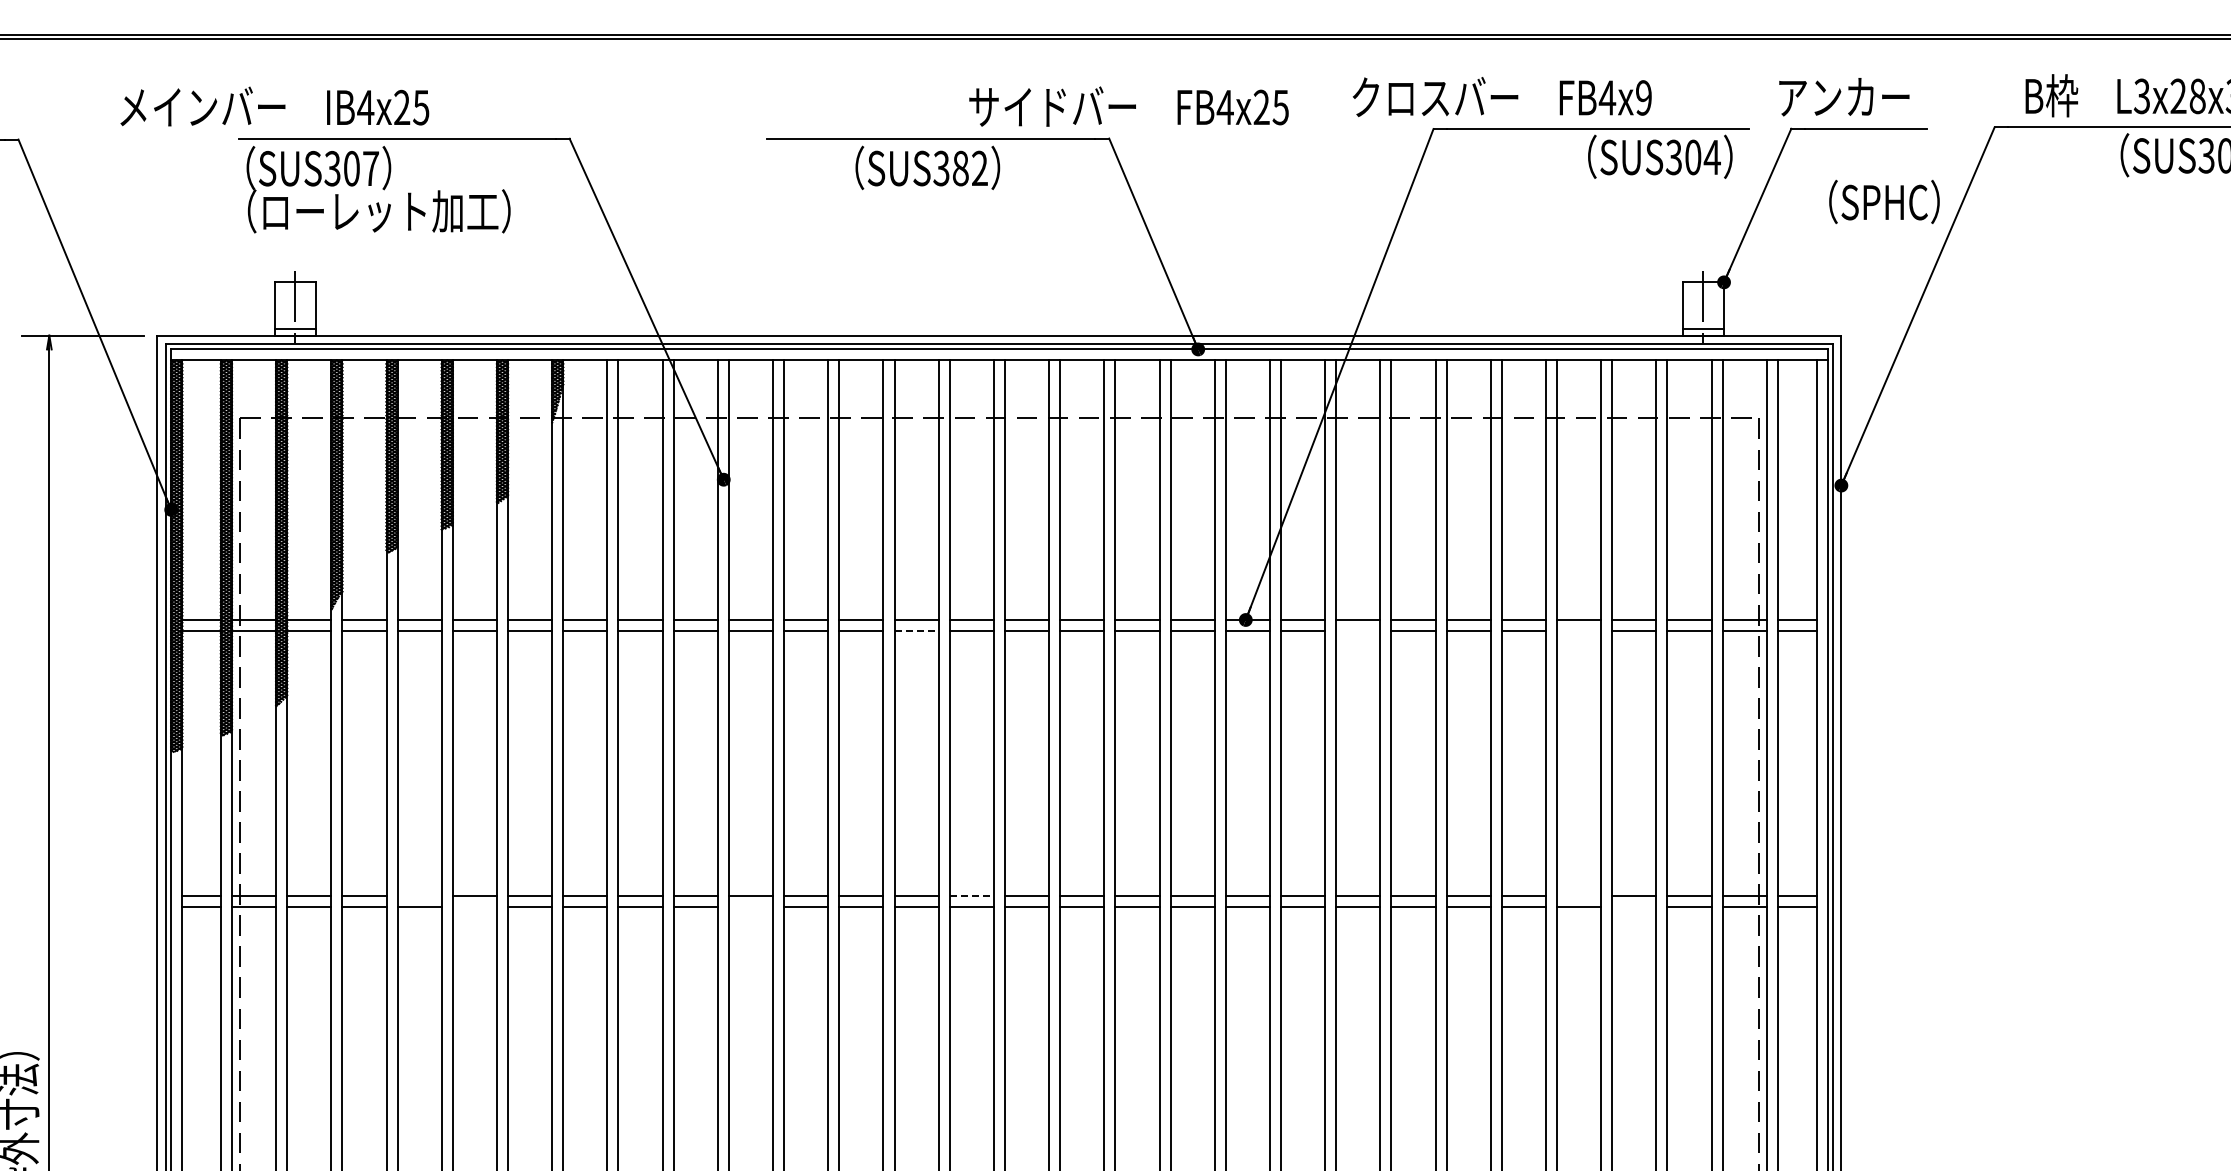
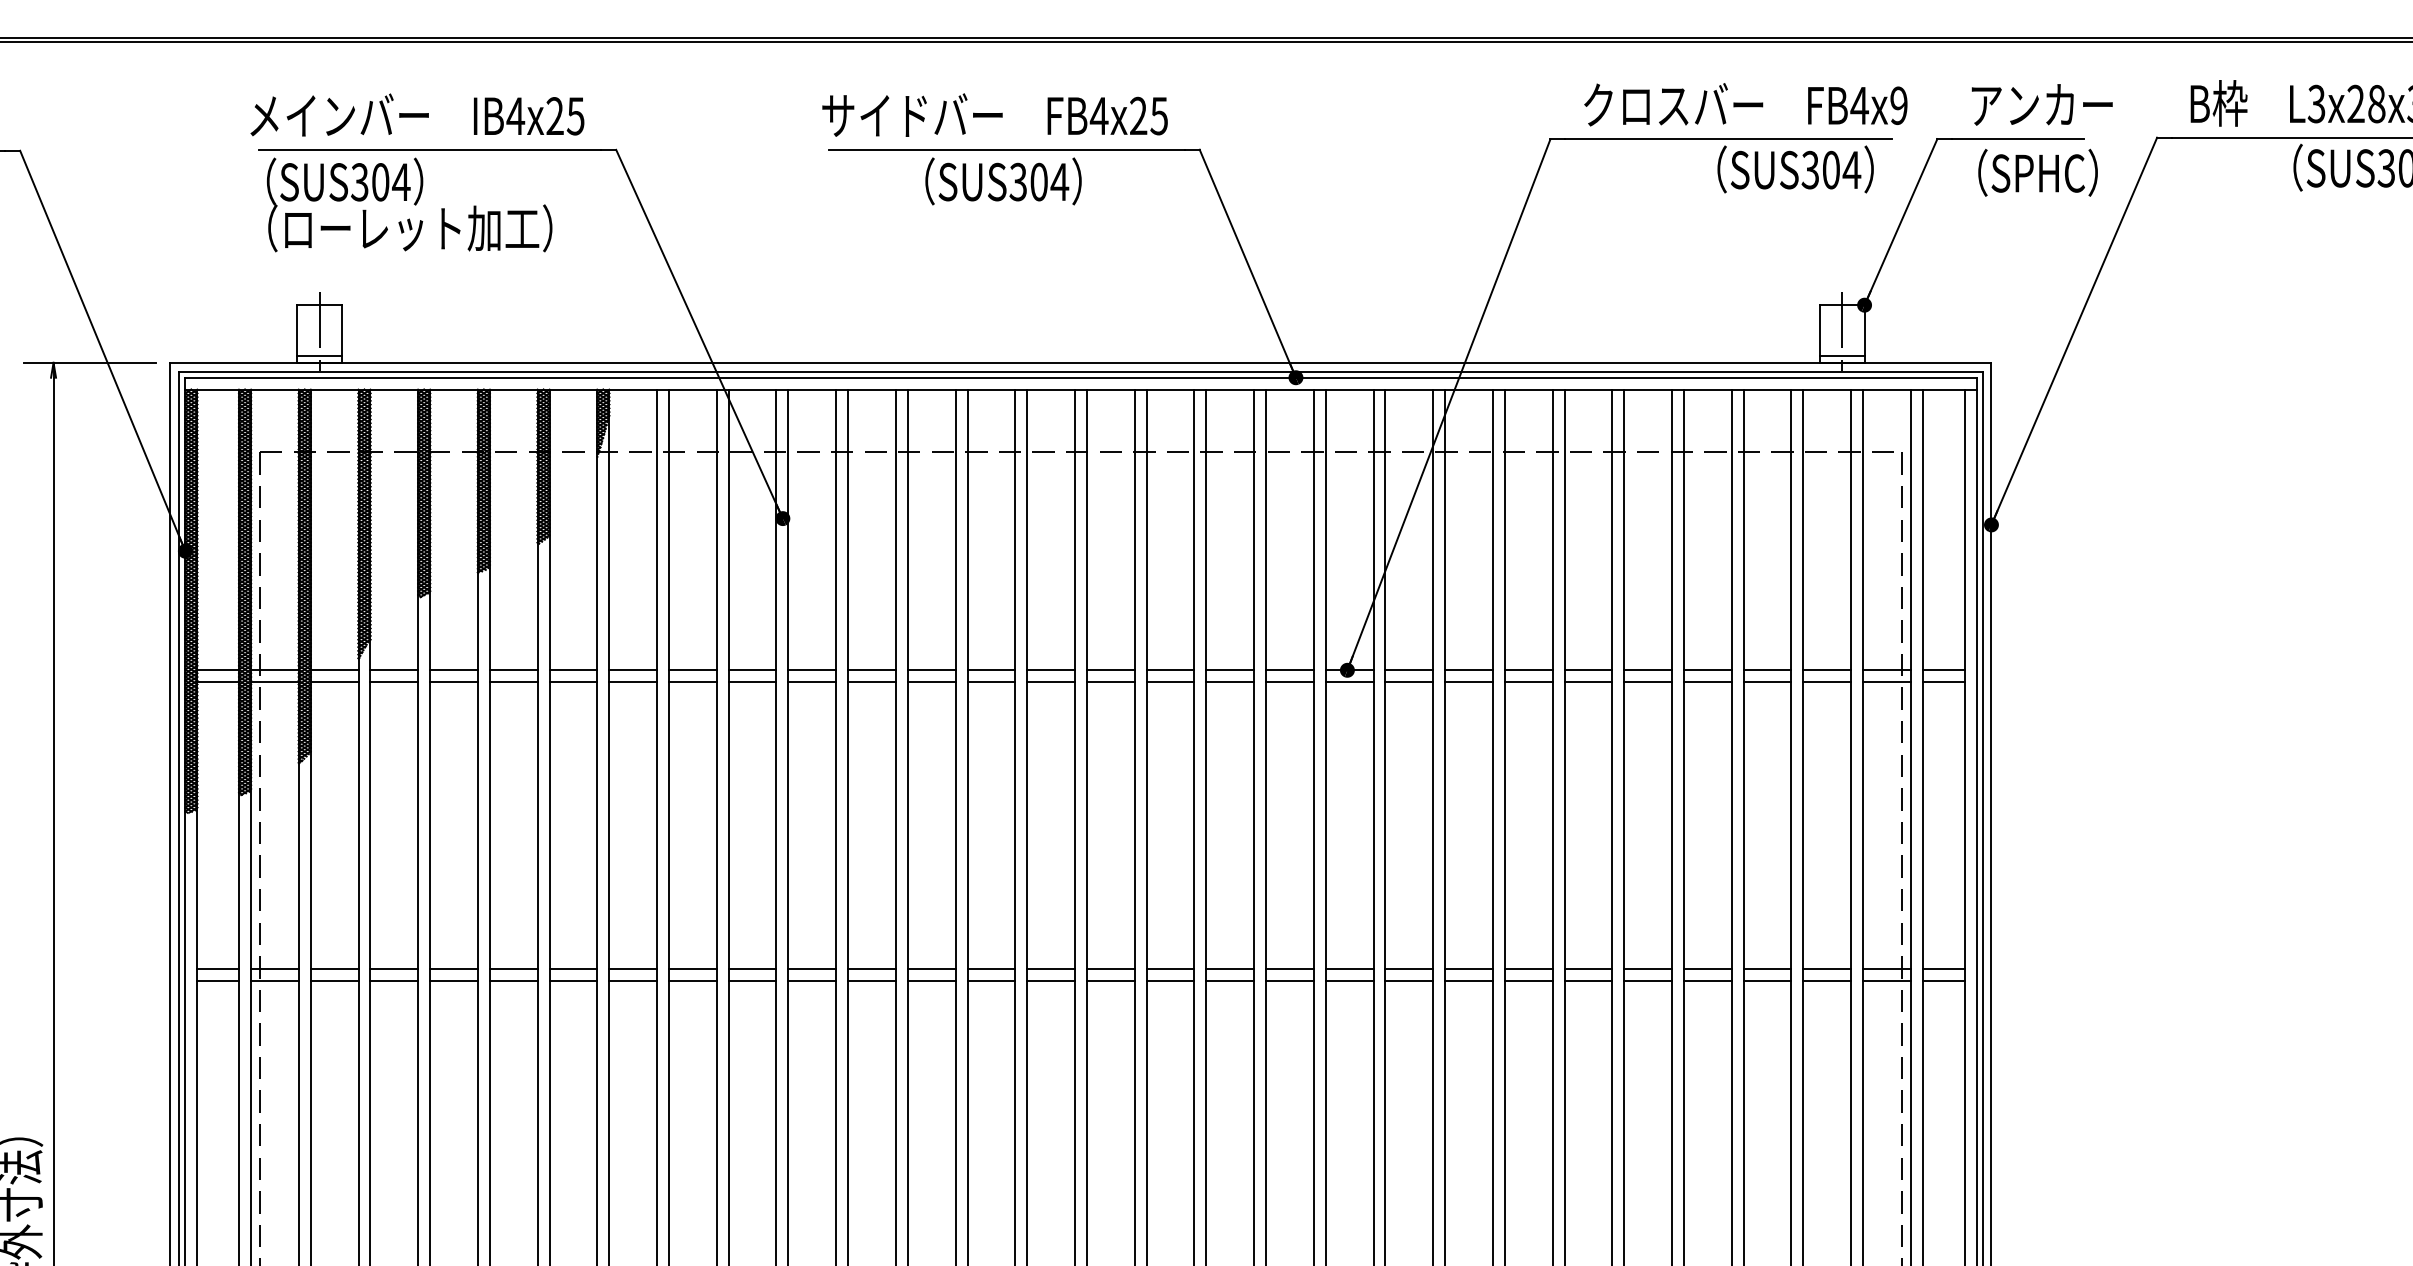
text: (1501, 97) -> (1745, 105), moved
text: (1844, 97) -> (2042, 105), moved
text: (274, 106) -> (417, 115), moved
text: (1128, 106) -> (994, 115), moved
text: (370, 168) -> (400, 182), SUS307 -> SUS304
text: (970, 168) -> (1049, 182), SUS382 -> SUS304
text: (1884, 201) -> (2038, 172), moved
line: (917, 631) -> (992, 682), dashed -> solid
line: (1358, 631) -> (1469, 682), added
line: (1579, 631) -> (1708, 682), added
line: (419, 896) -> (453, 969), added
line: (972, 896) -> (1051, 969), dashed -> solid
line: (1579, 896) -> (1708, 969), added
line: (474, 907) -> (513, 981), added
line: (750, 907) -> (811, 981), added
line: (1634, 907) -> (1767, 981), added

